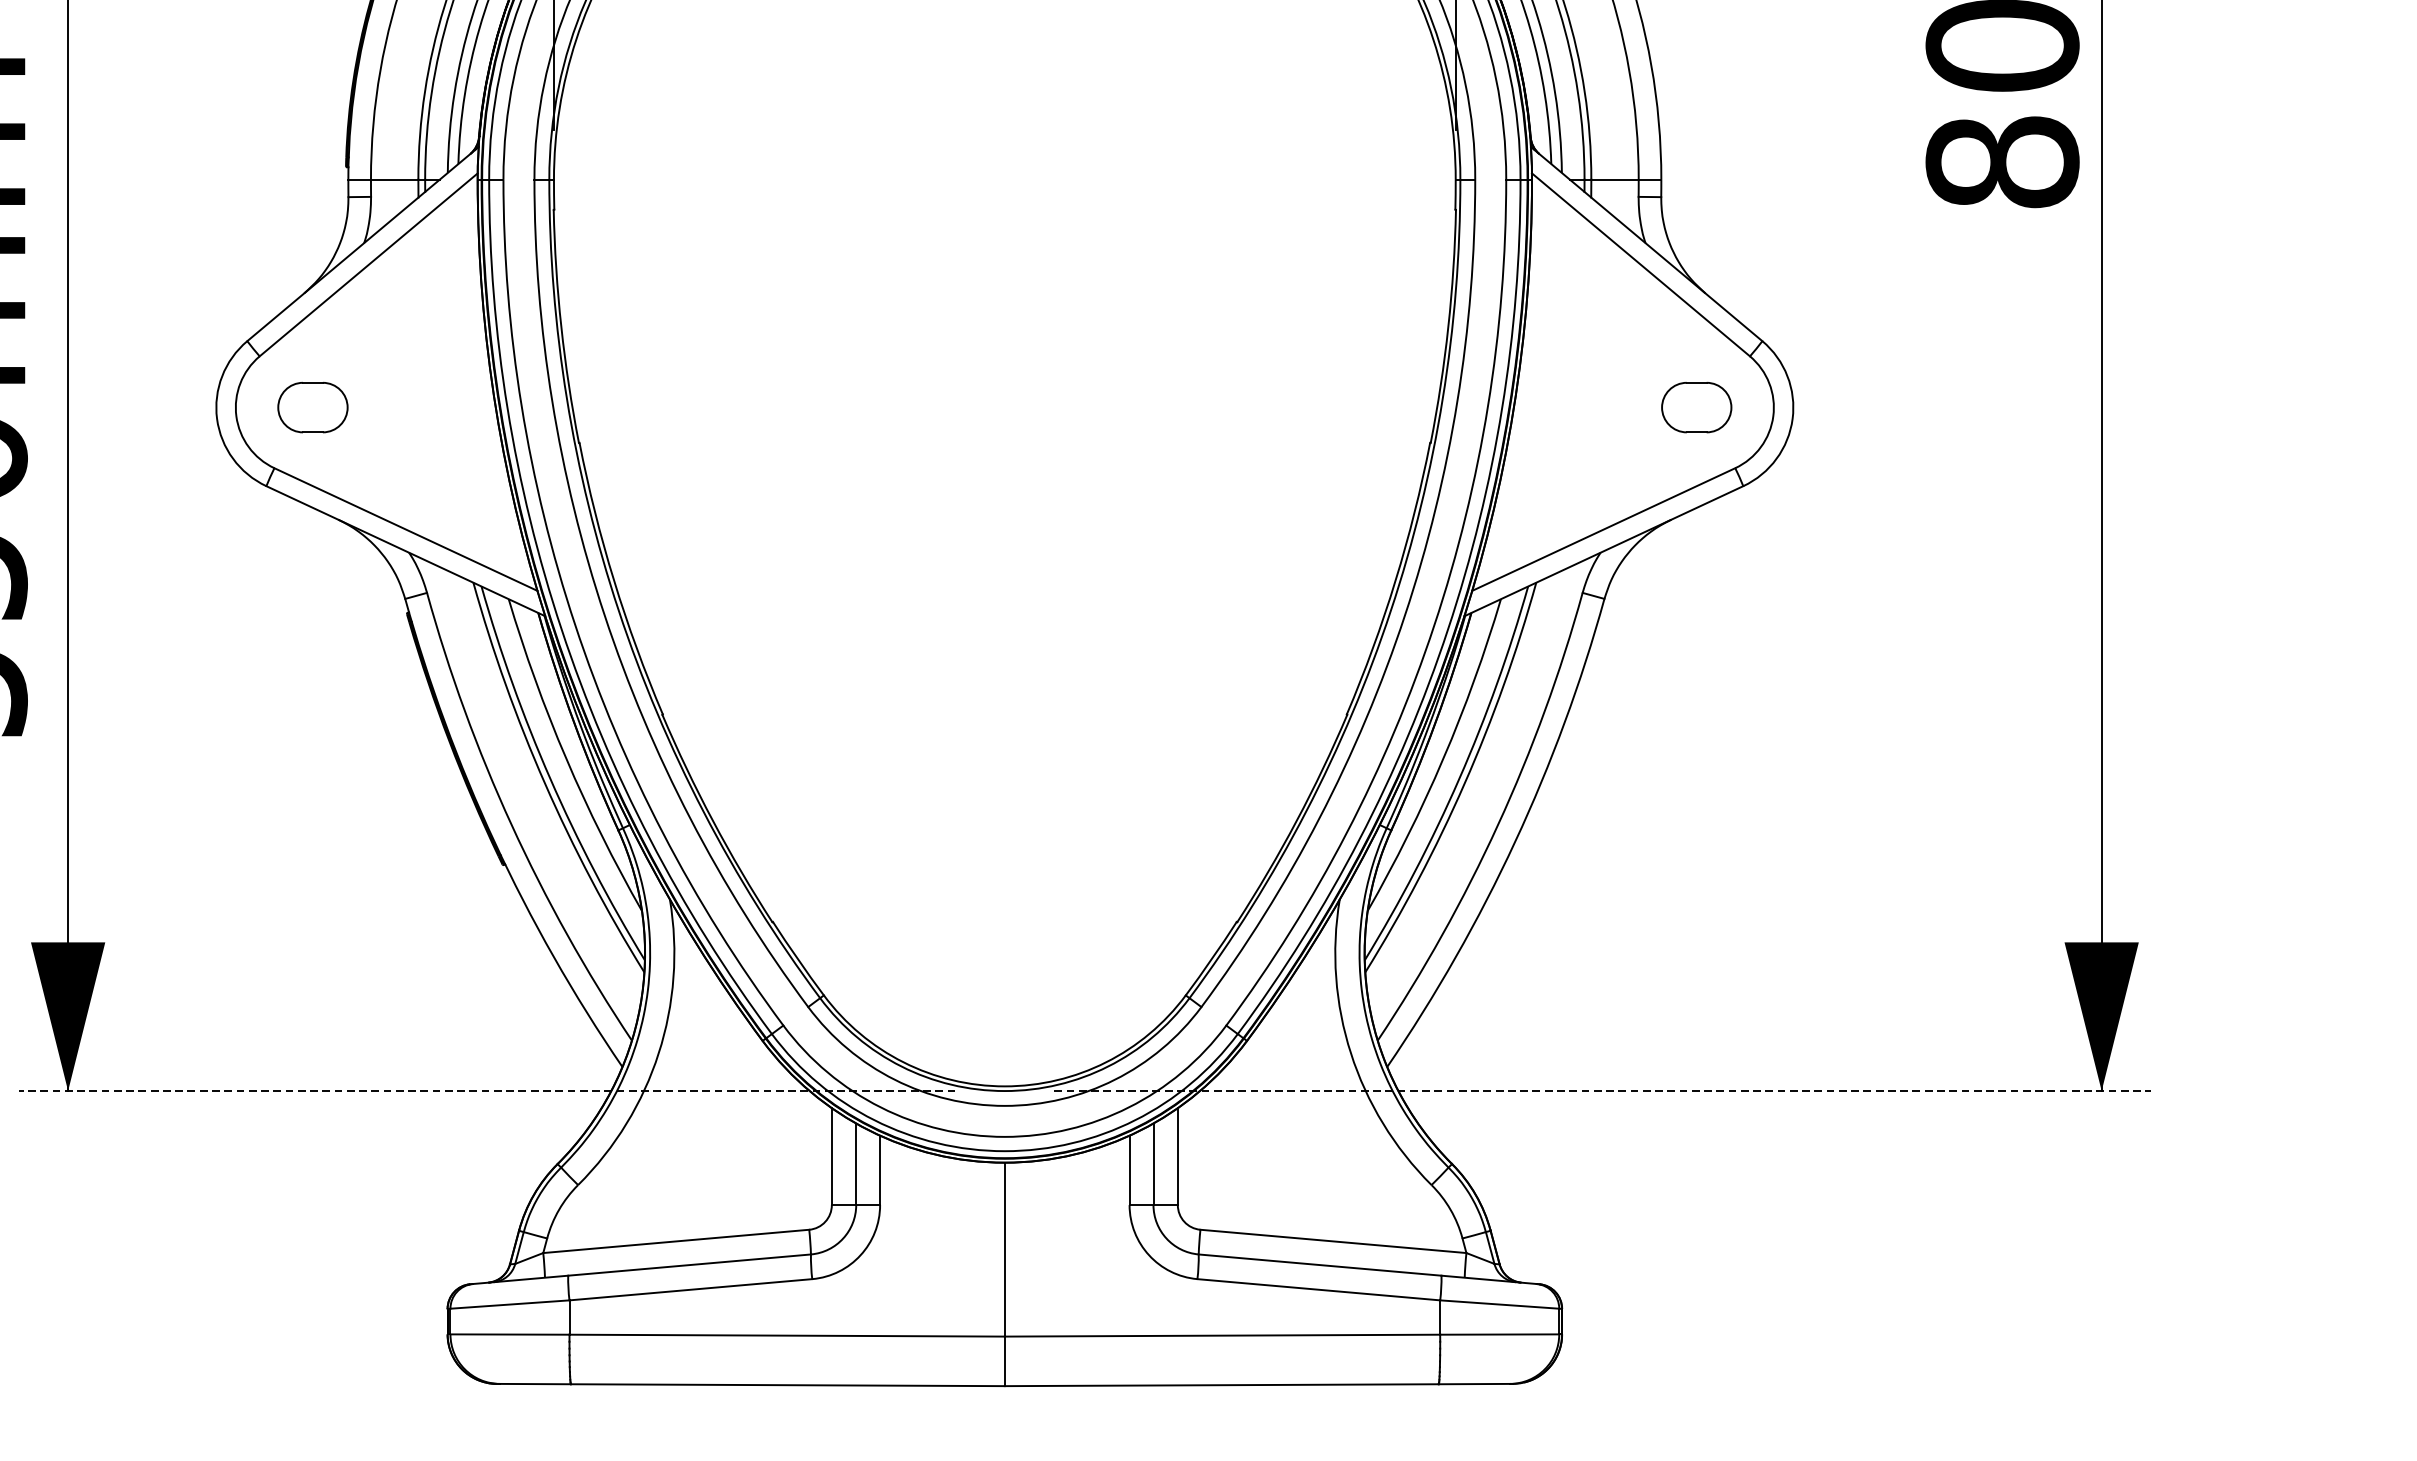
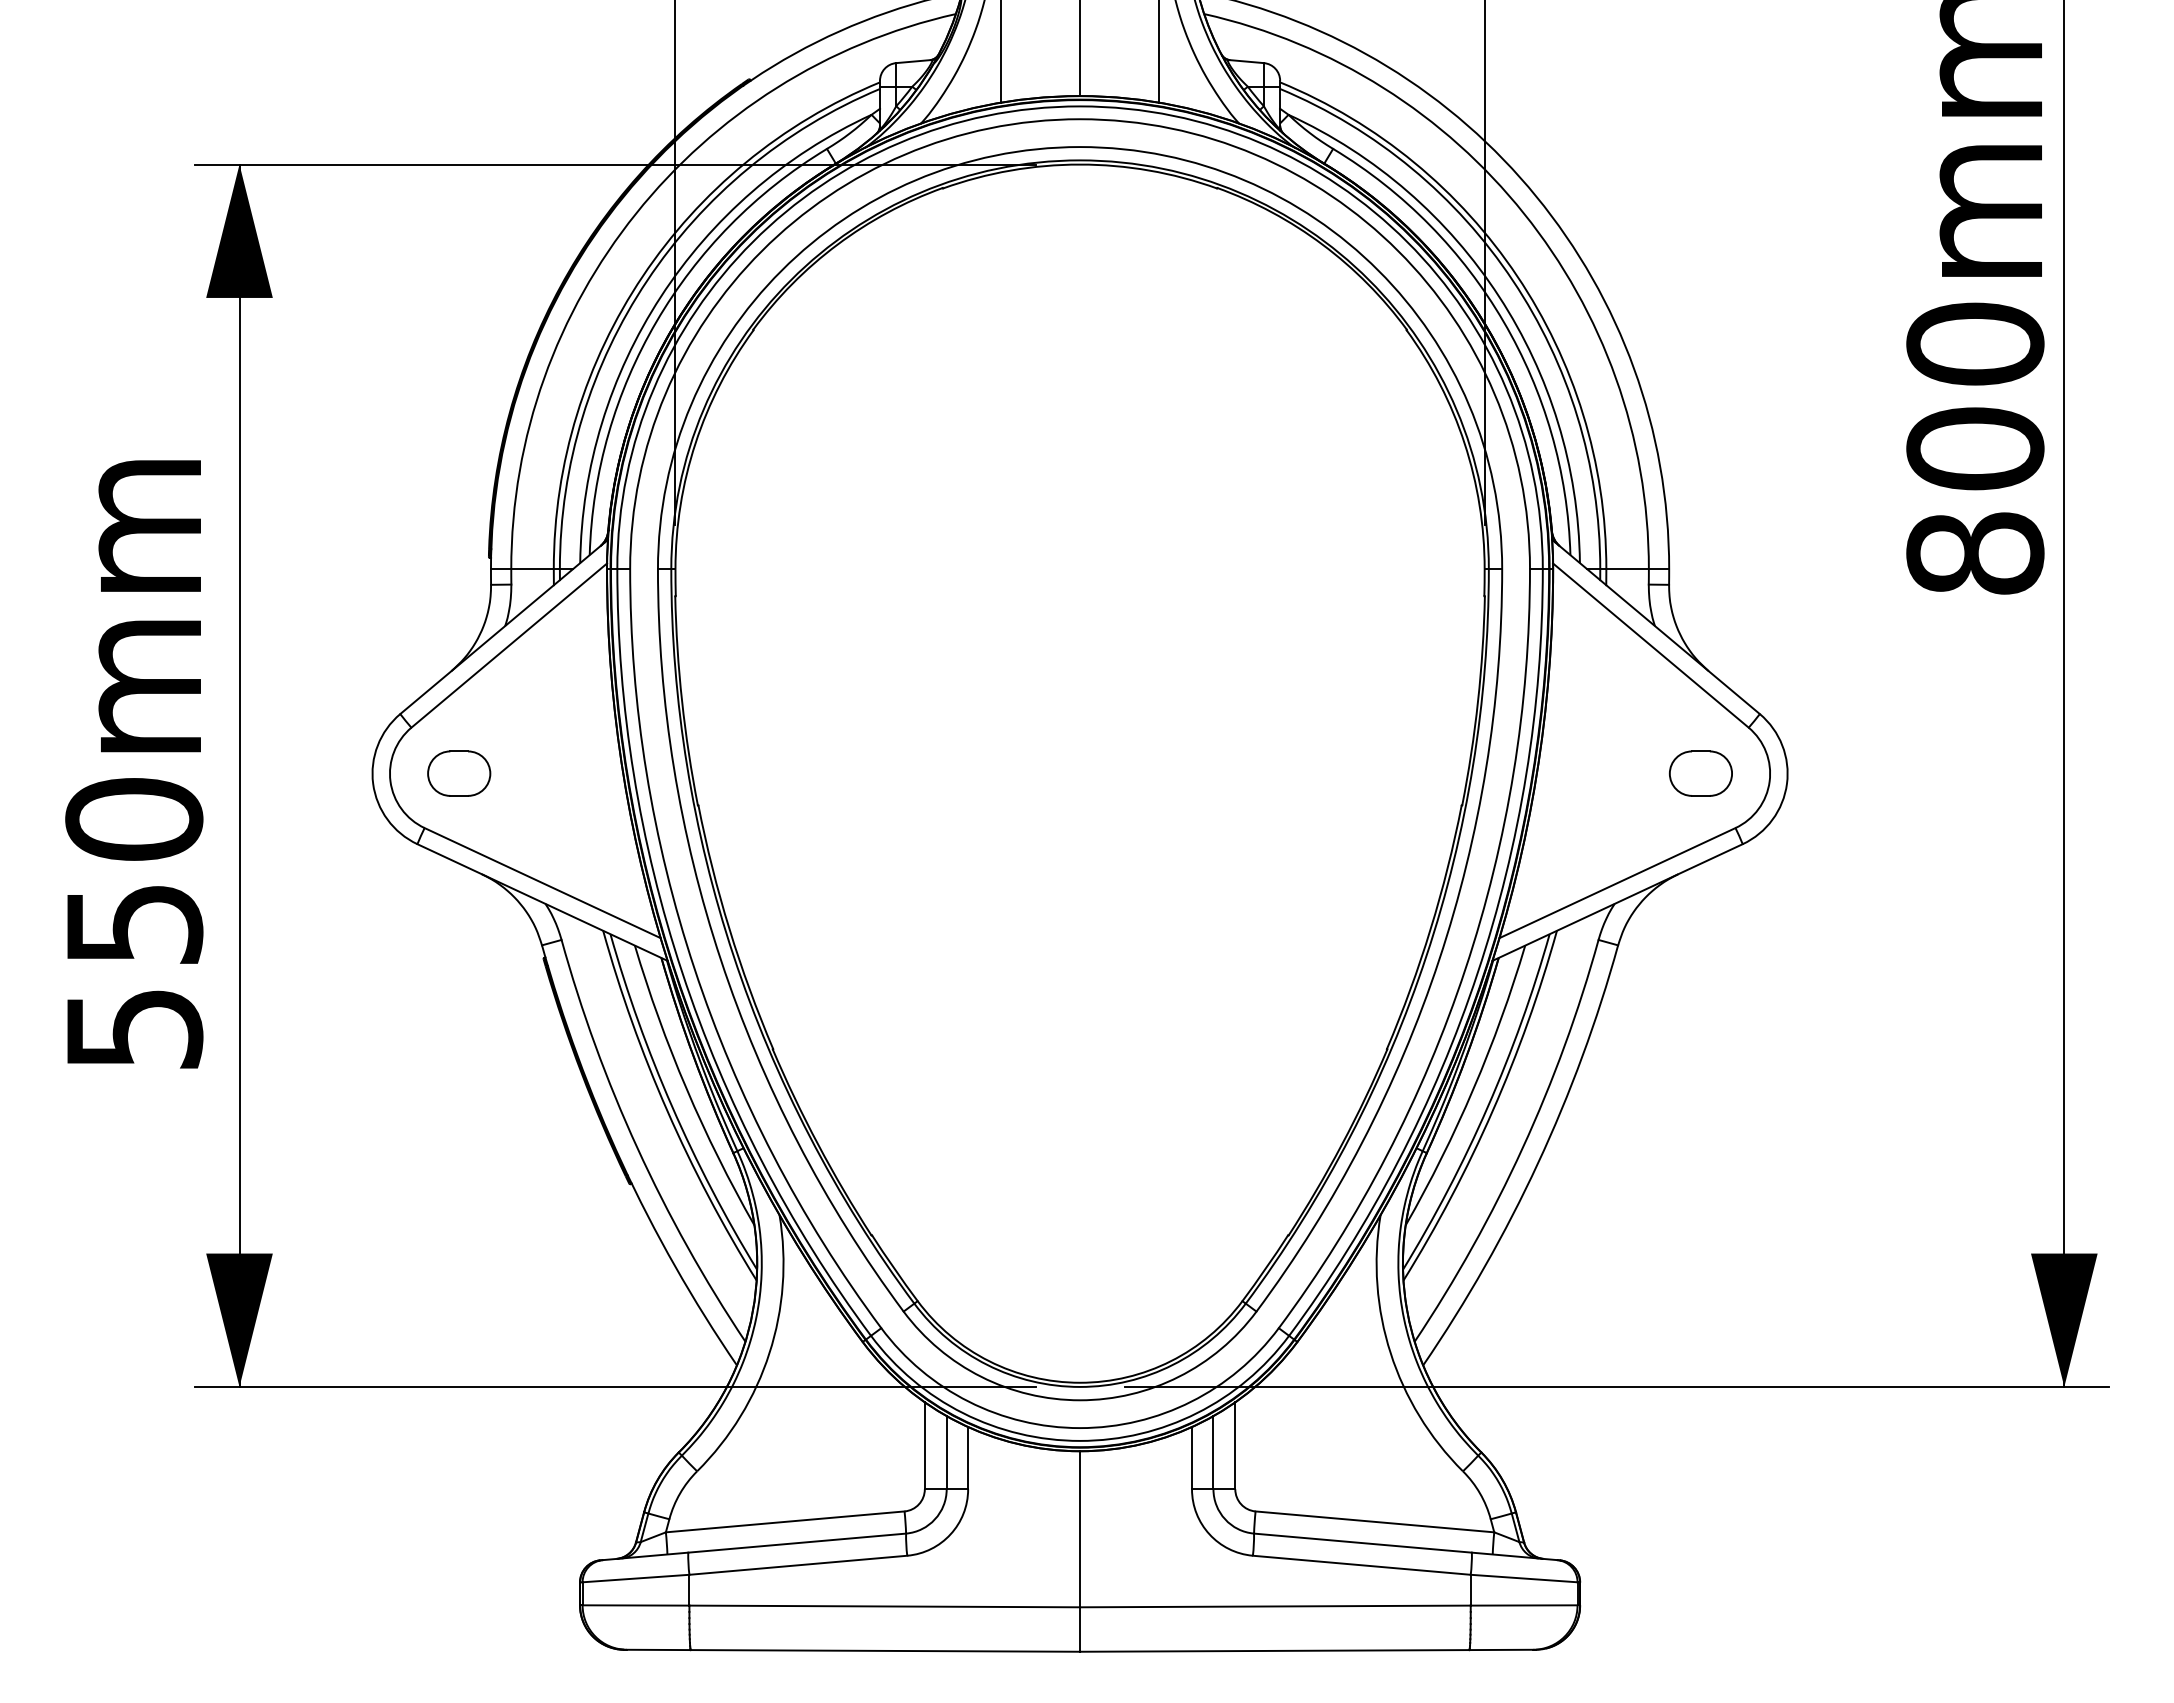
line: (486, 1090) -> (614, 1386), dashed -> solid
line: (1603, 1090) -> (1617, 1386), dashed -> solid

